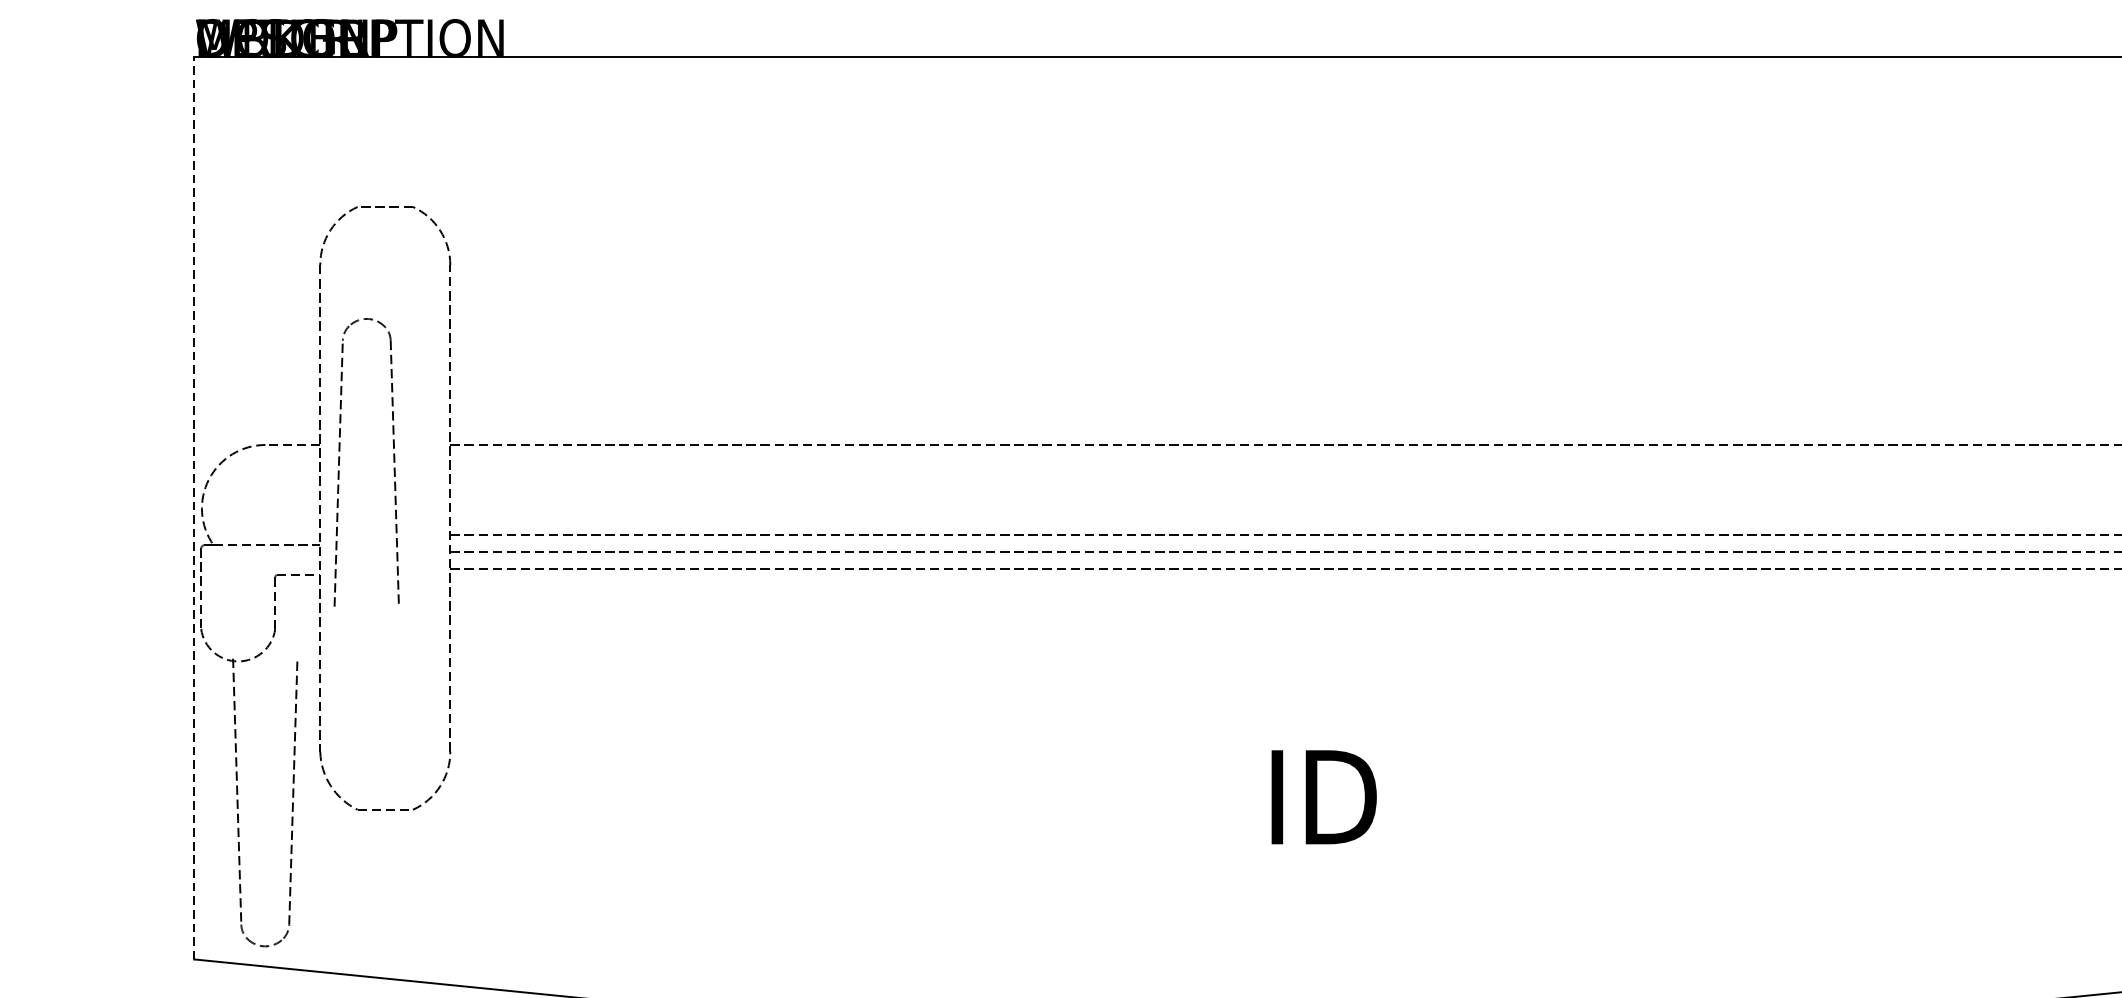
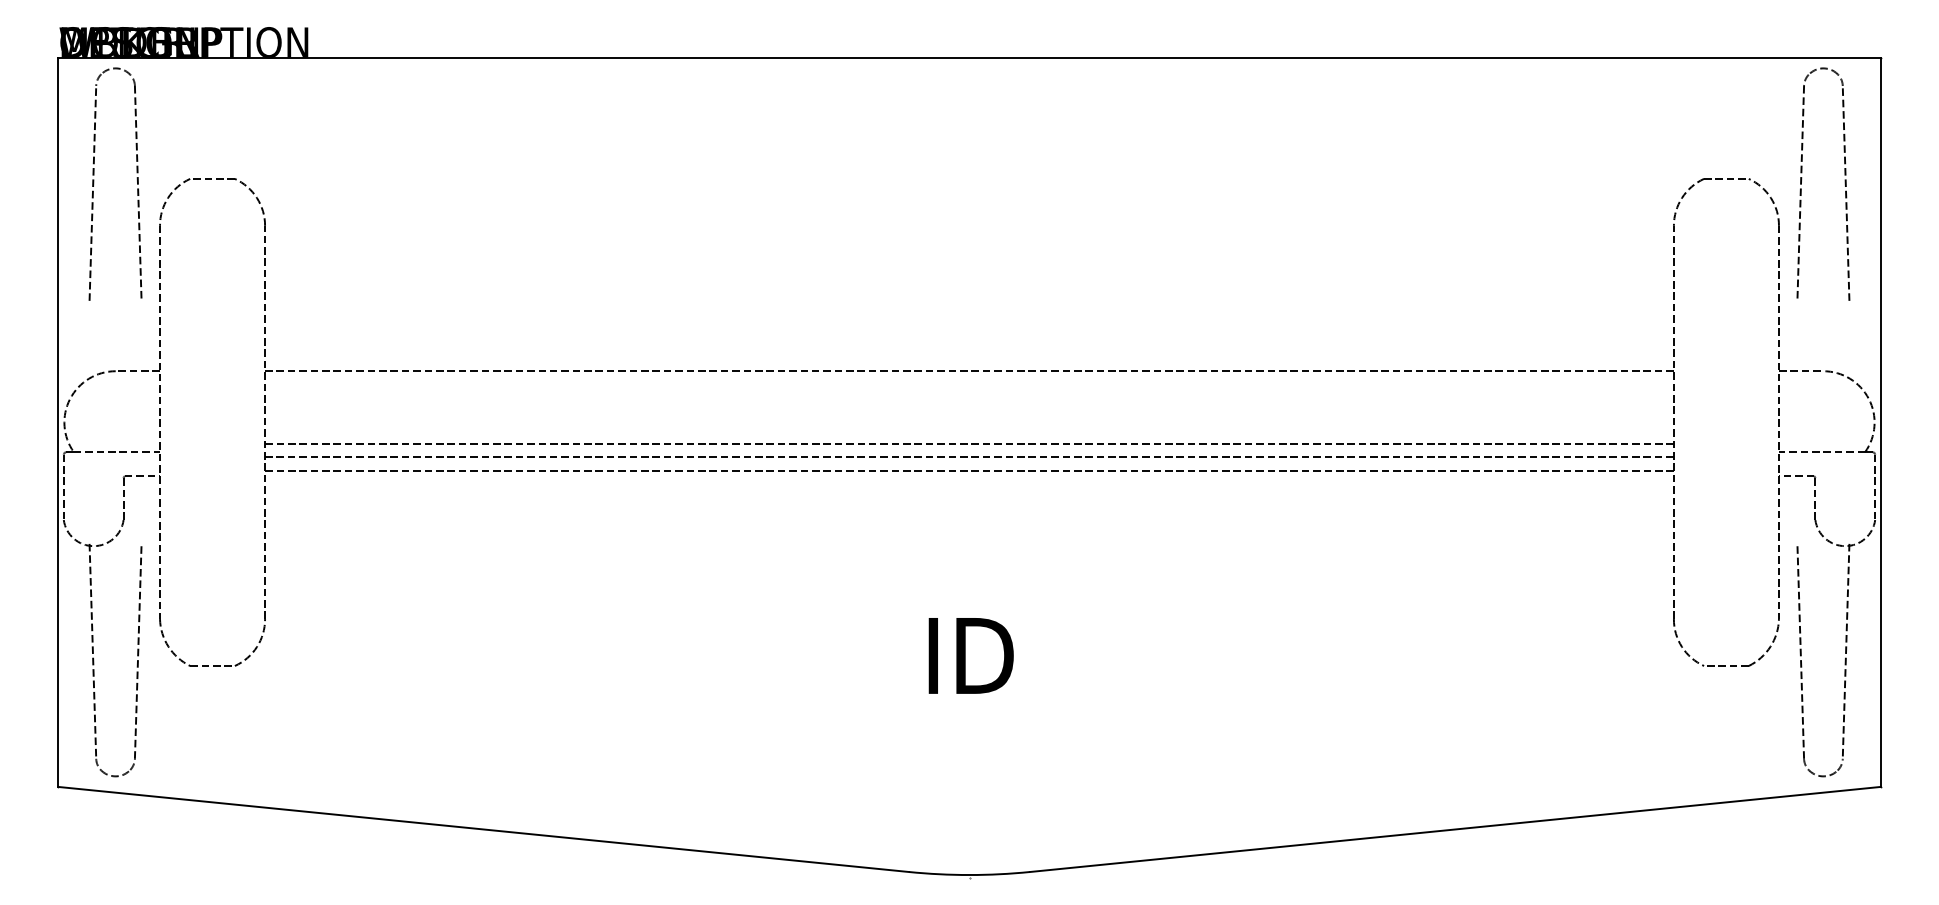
part: (340, 461) -> (94, 183), moved
line: (194, 508) -> (58, 422), dashed -> solid

